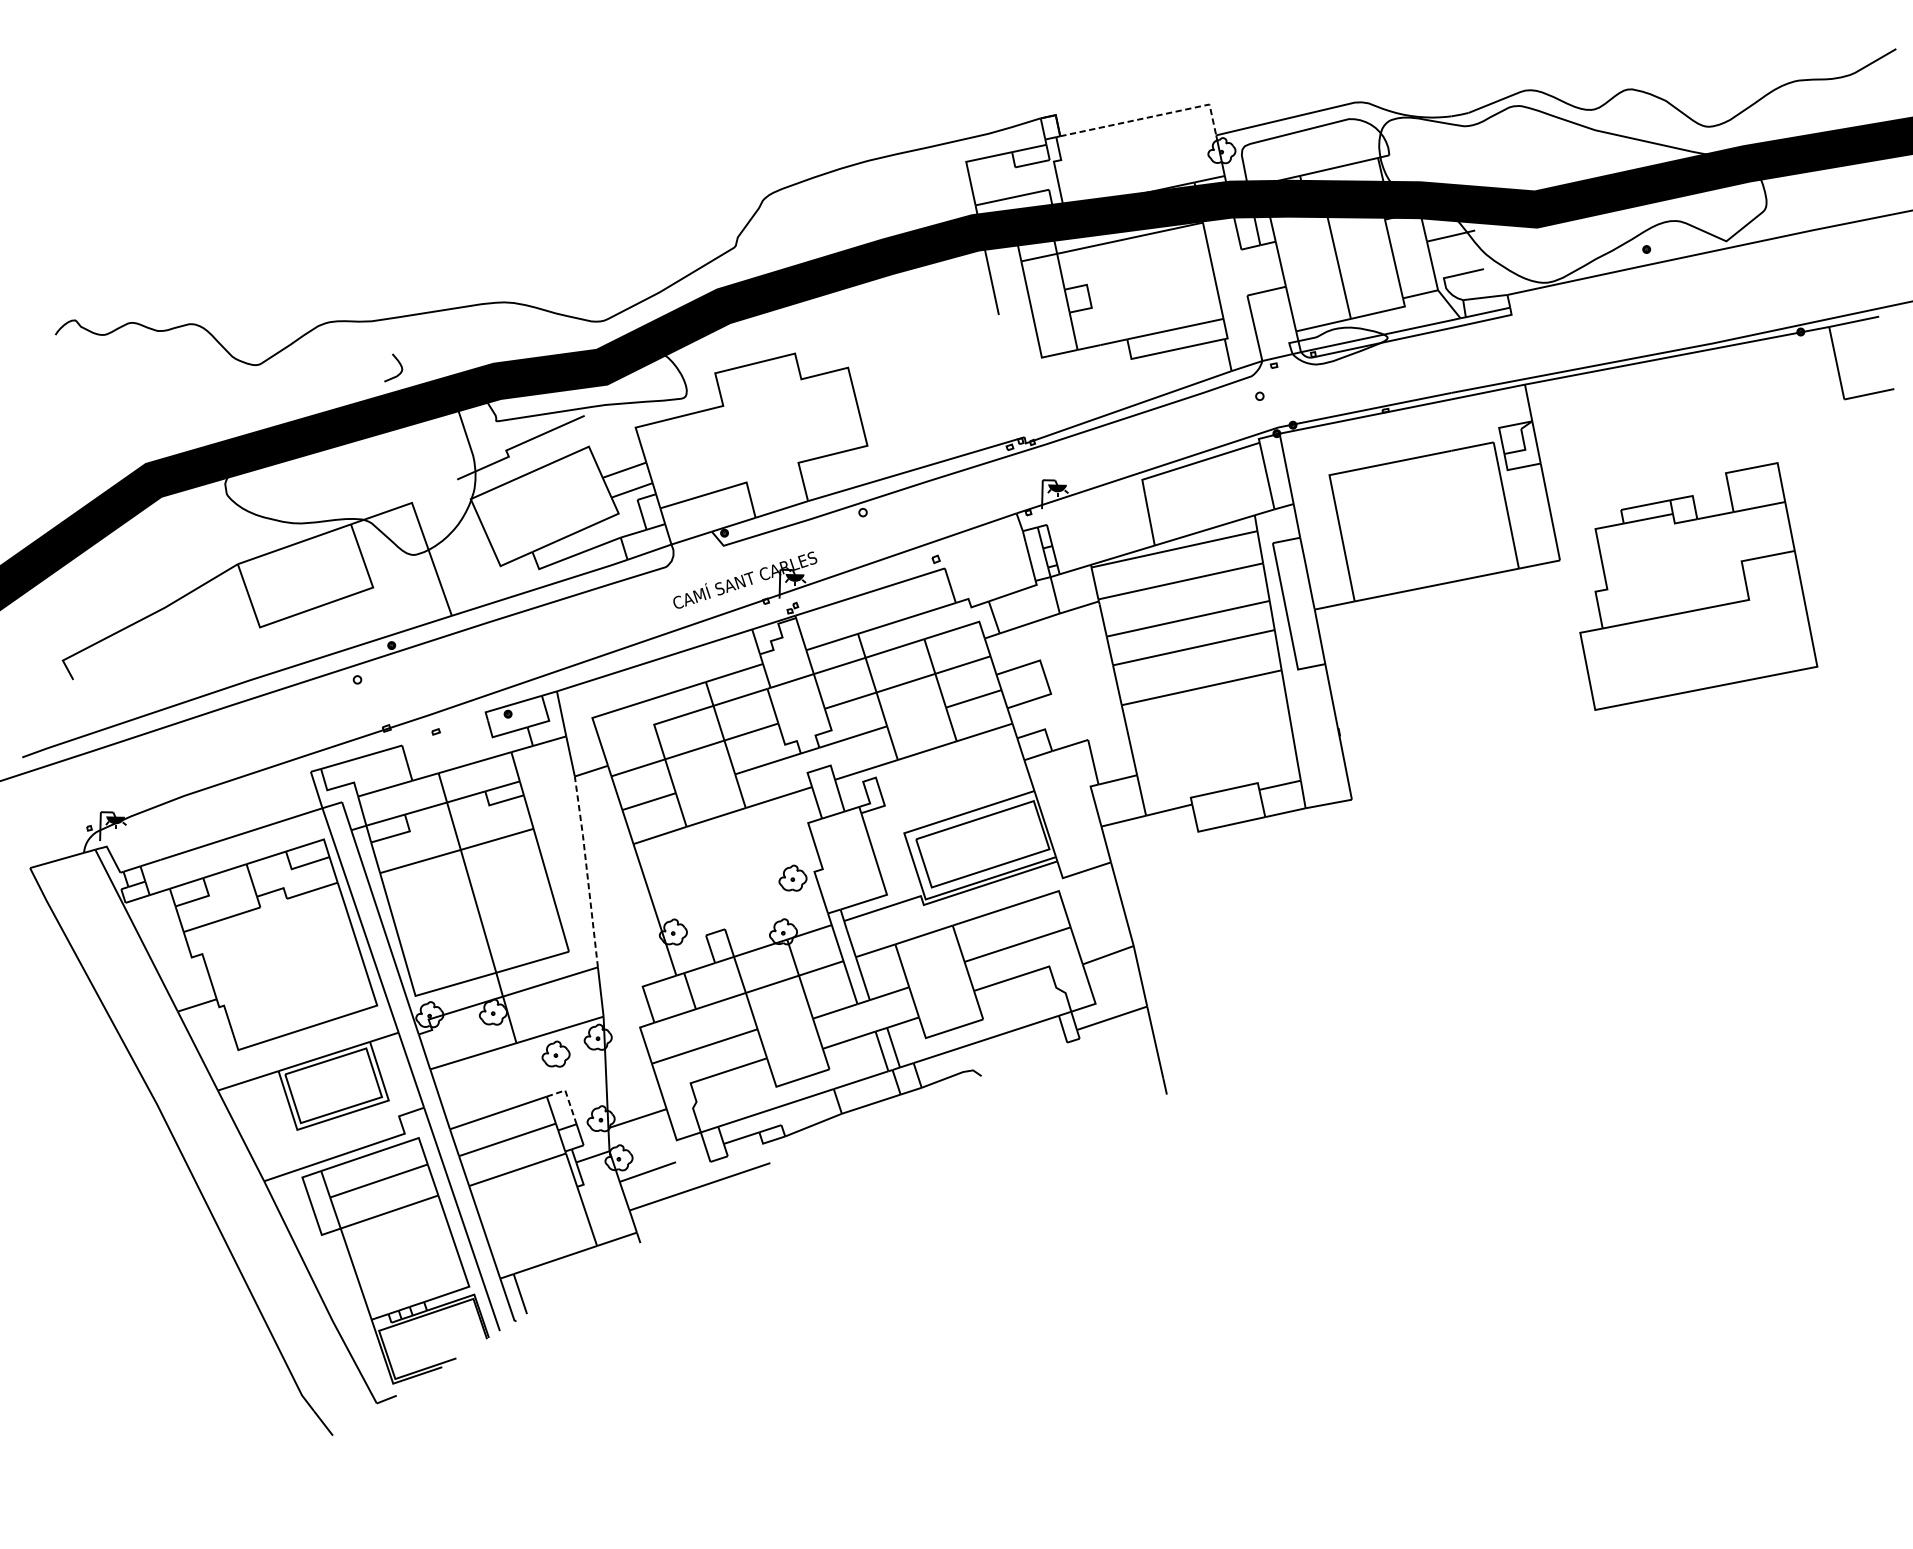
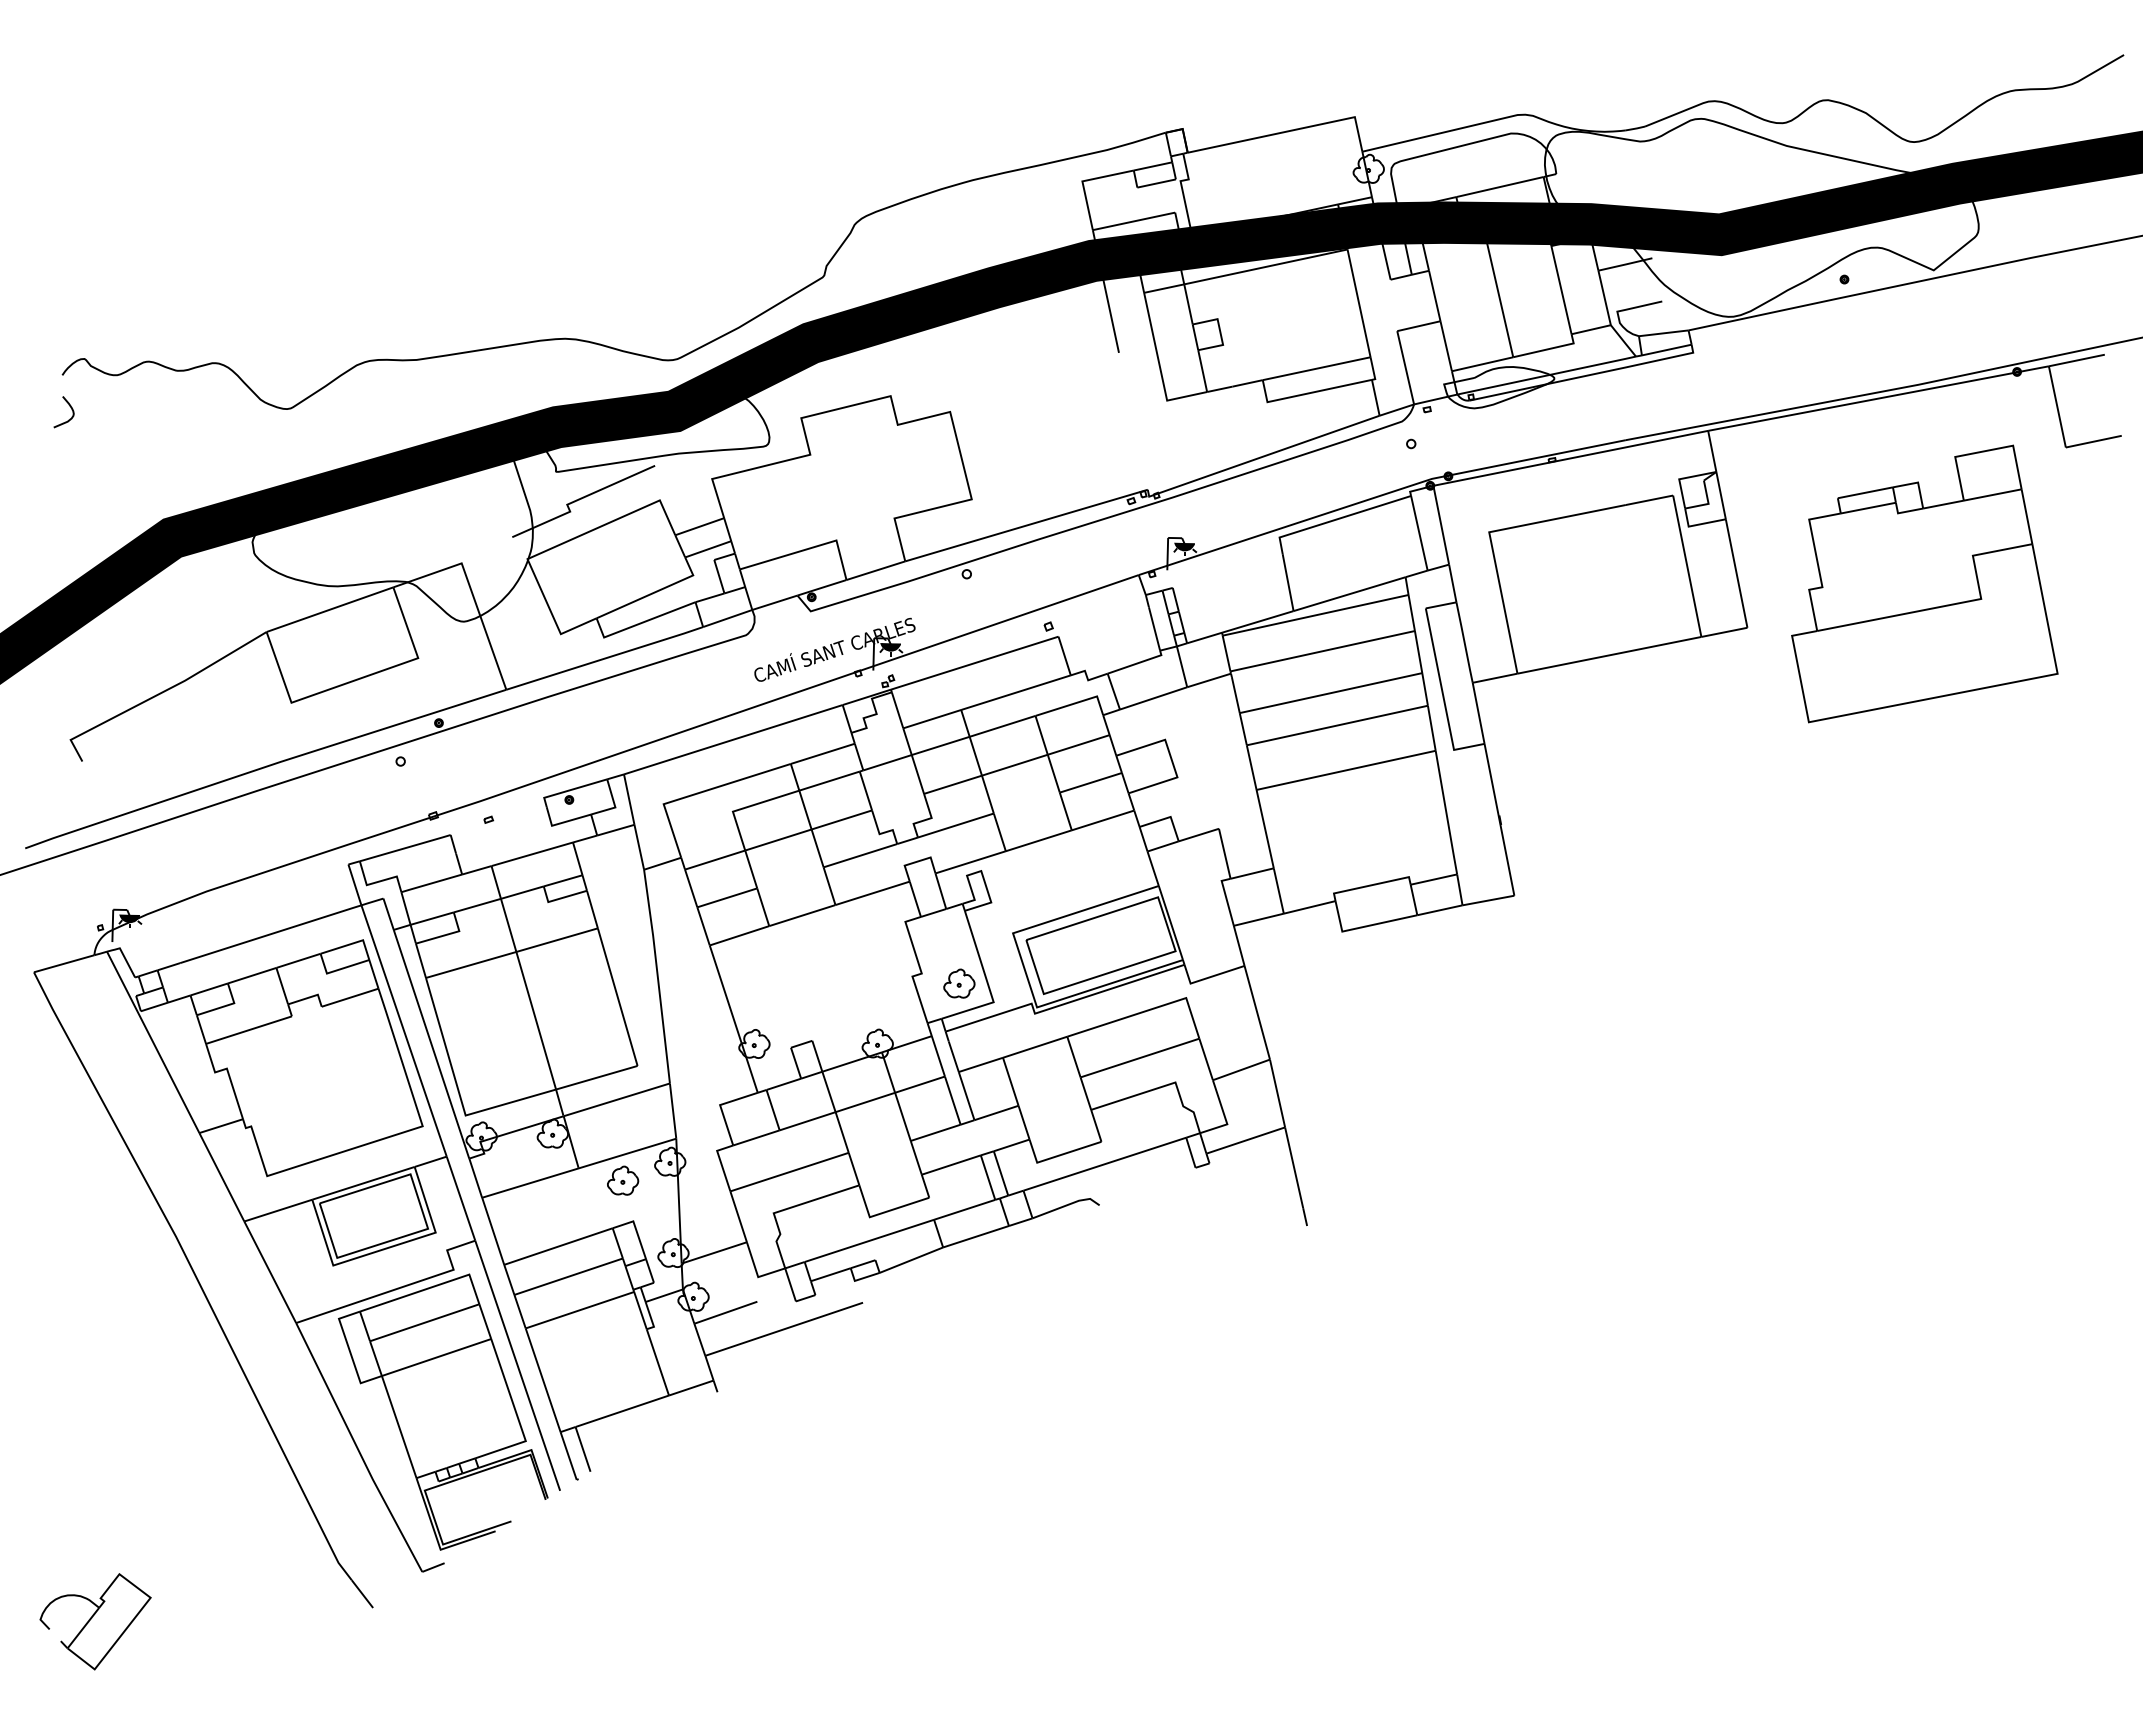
line: (1151, 117) -> (1289, 131), dashed -> solid
curve: (398, 362) -> (69, 406), moved
part: (1698, 586) -> (1924, 583), moved
line: (586, 870) -> (657, 975), dashed -> solid
part: (793, 878) -> (959, 983), moved
line: (568, 1097) -> (636, 1229), dashed -> solid
part: (85, 1447) -> (95, 1621), added

